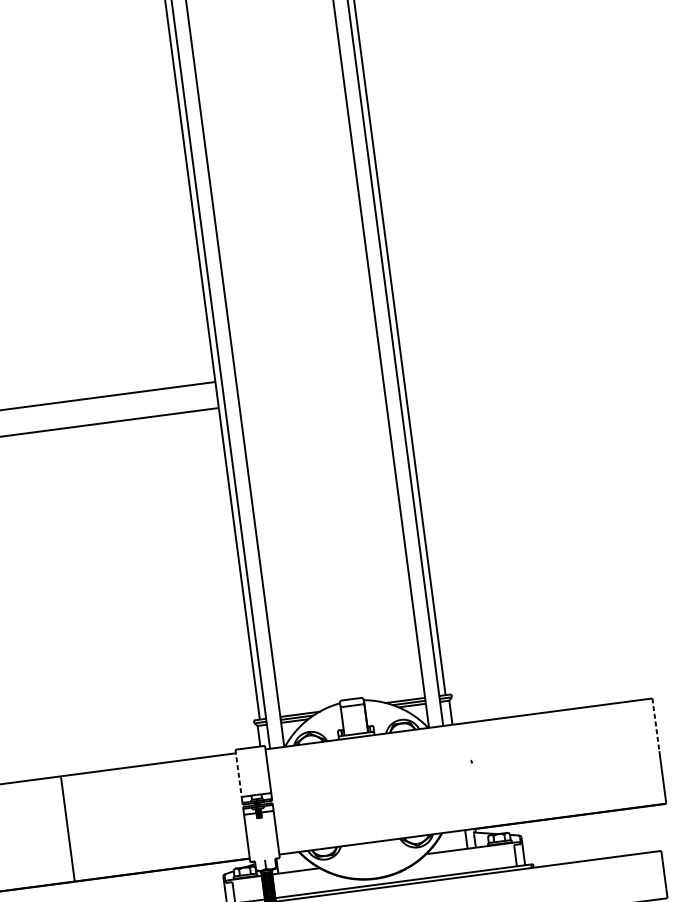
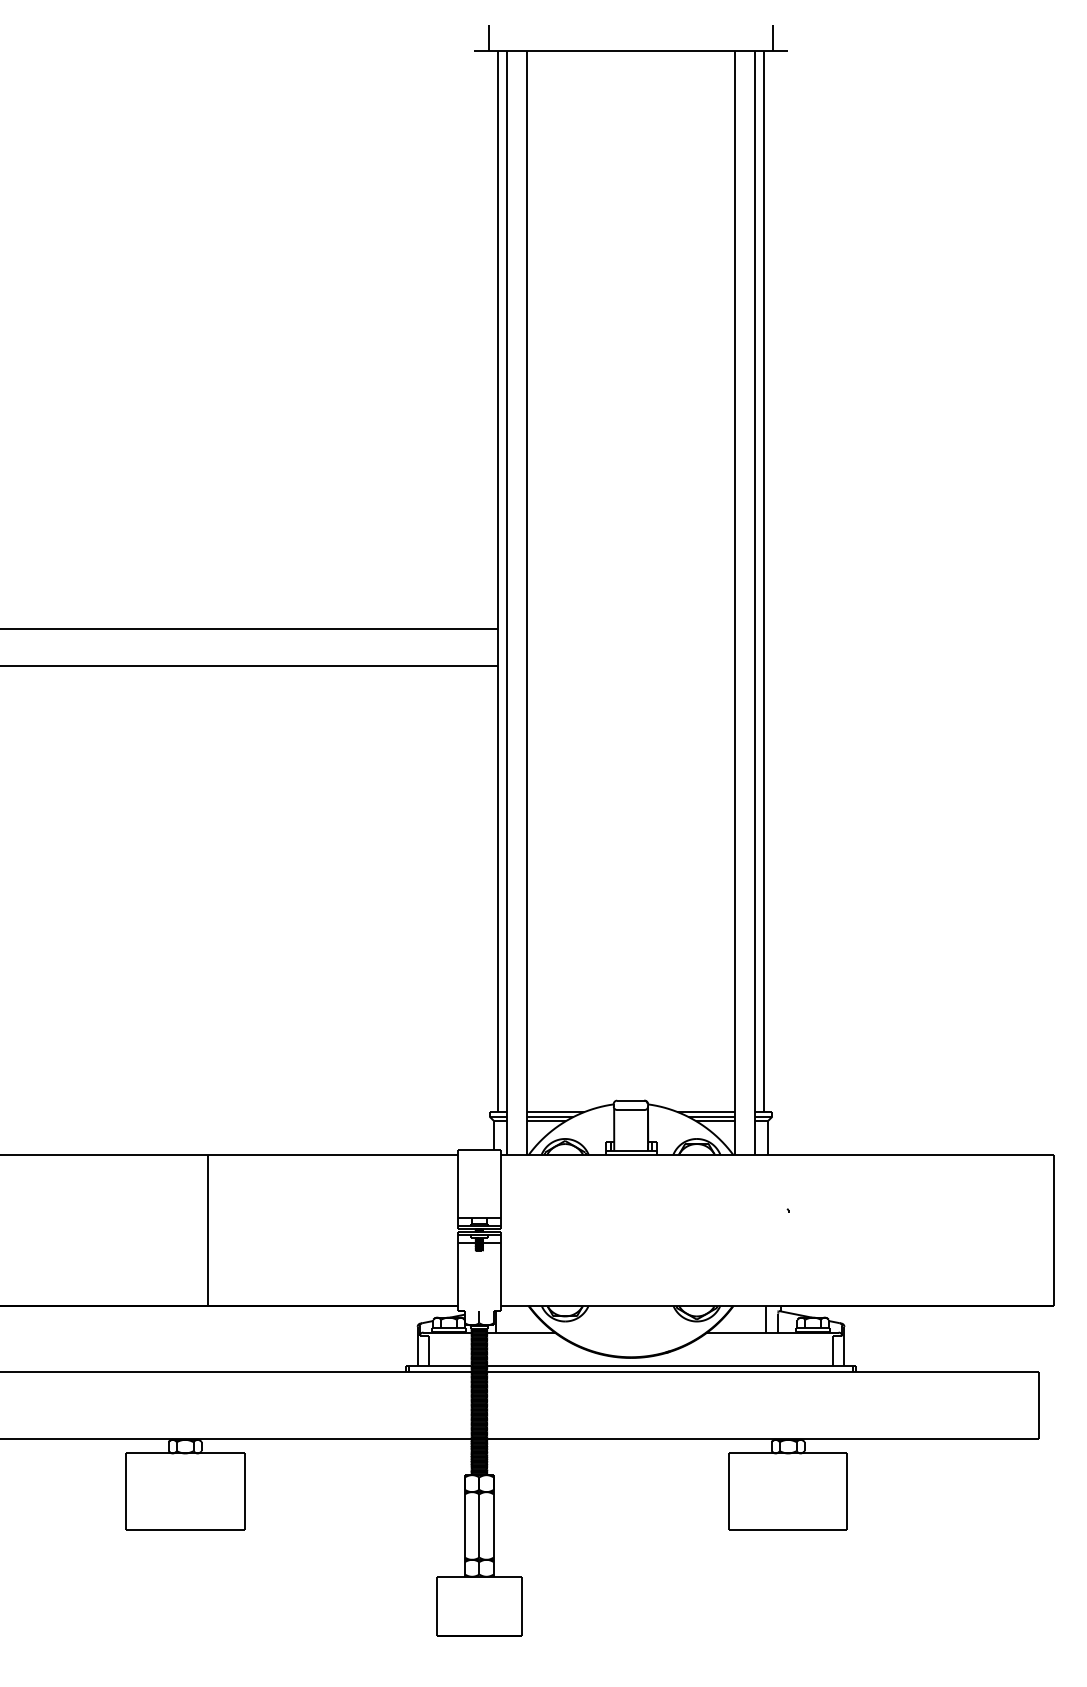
line: (656, 725) -> (1054, 1193), dashed -> solid
line: (238, 773) -> (458, 1184), dashed -> solid

